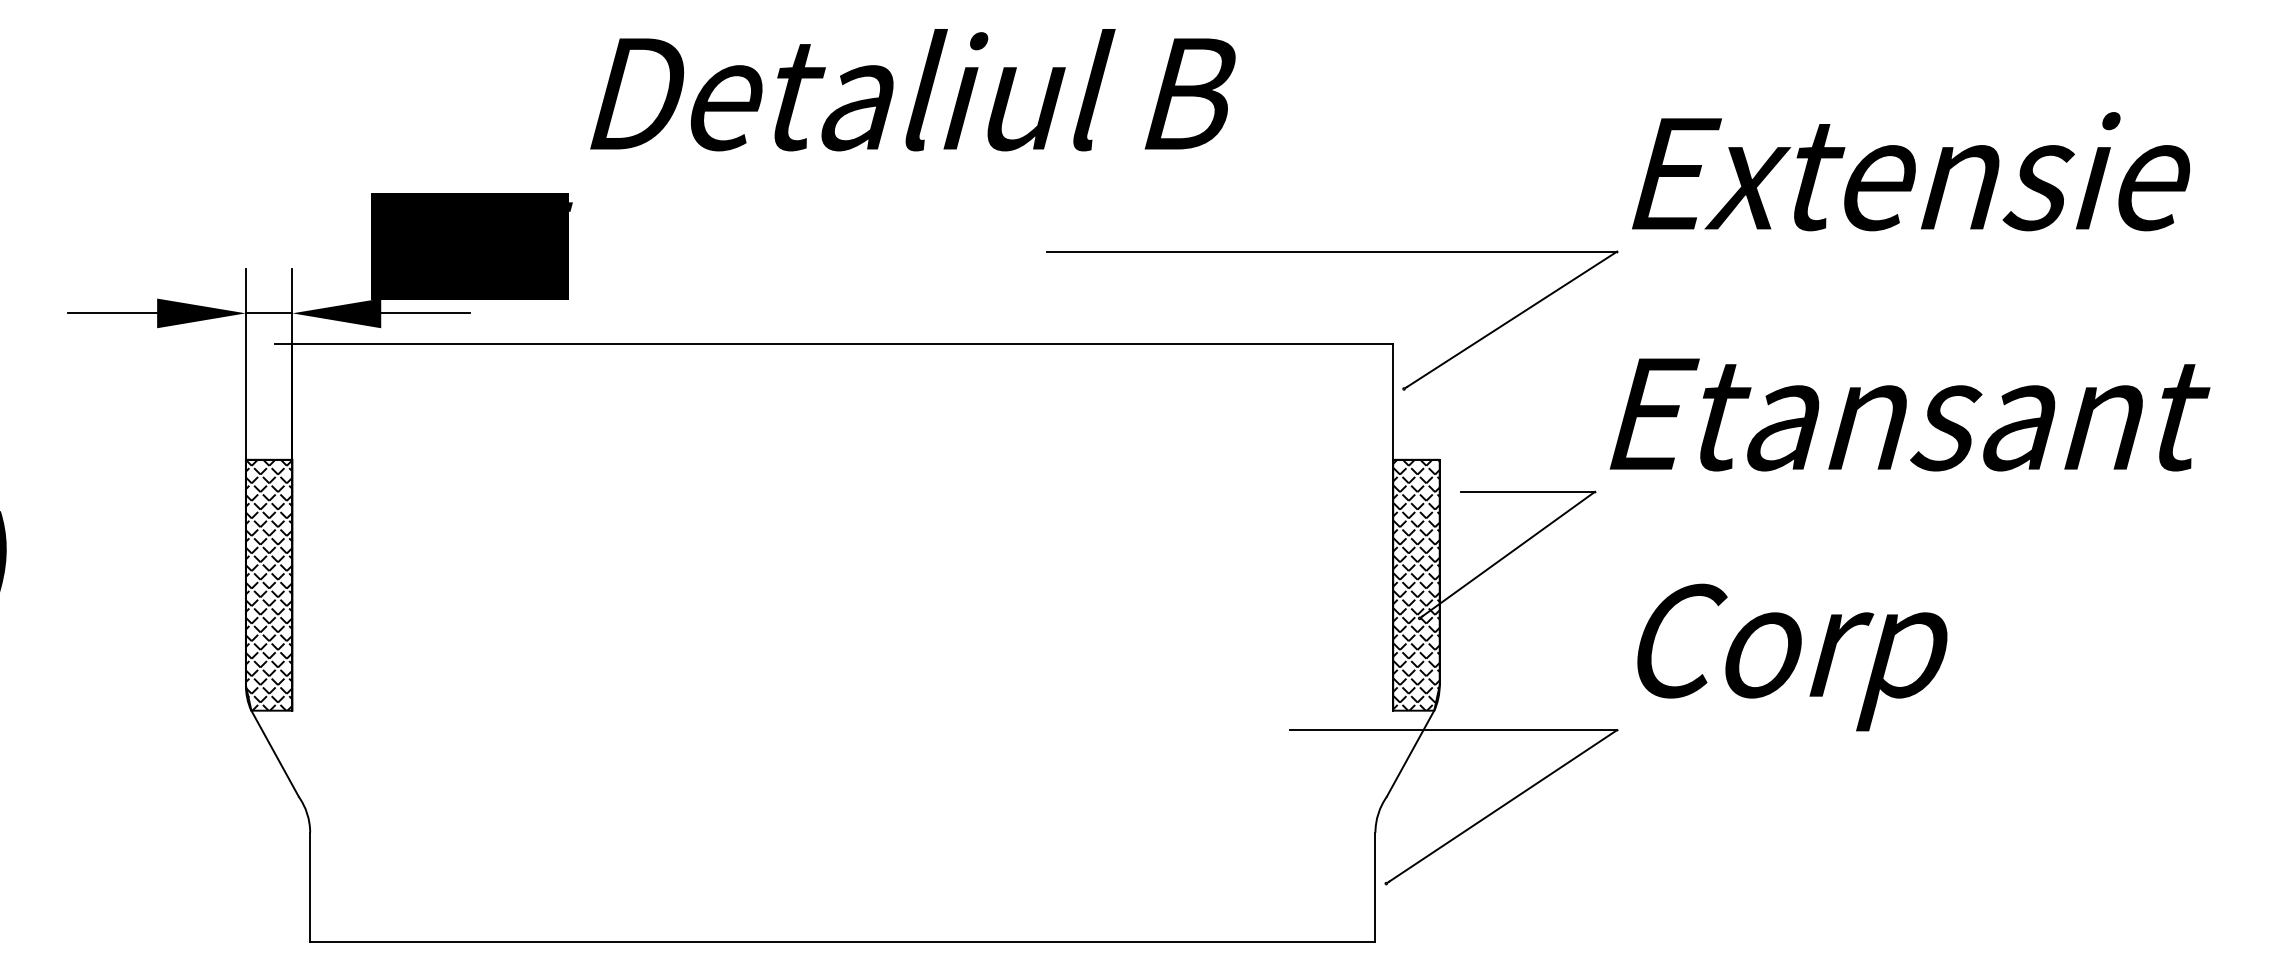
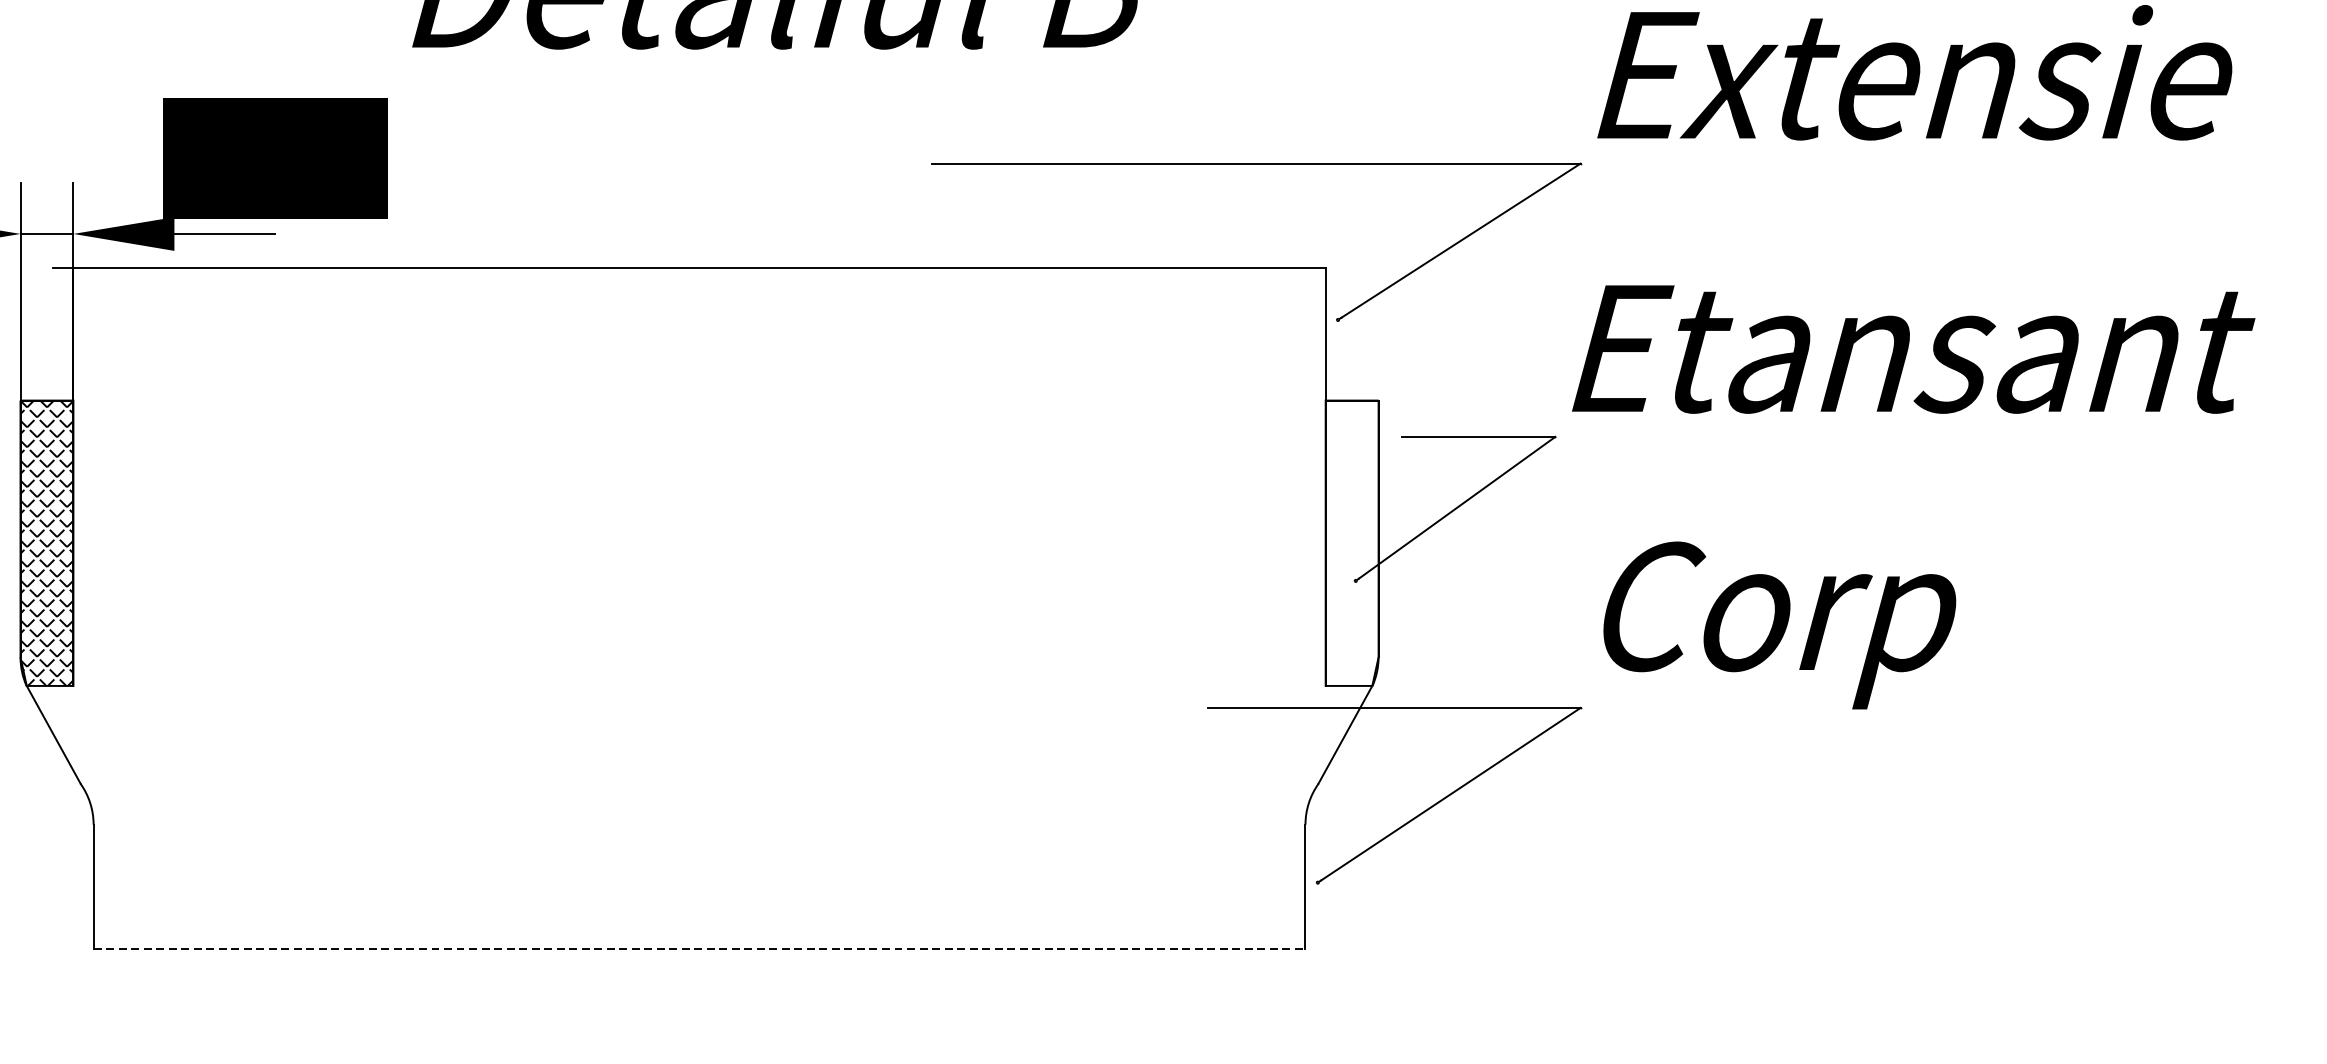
text: (570, 206) -> (389, 112), 5 -> 1
hatch: (1416, 584) -> (1352, 542), removed
line: (842, 942) -> (699, 949), solid -> dashed

